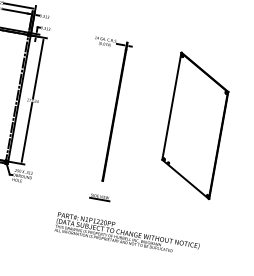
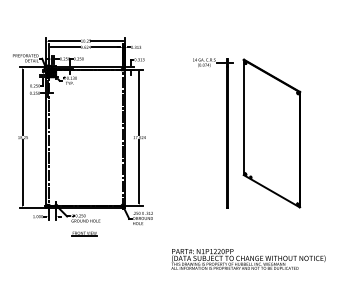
part: (194, 125) -> (271, 133), moved
part: (99, 196) -> (227, 225), removed
text: (127, 234) -> (248, 259), moved

